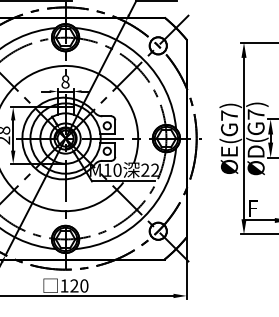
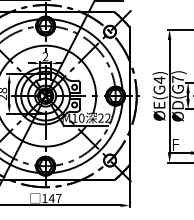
text: (65, 81) -> (45, 56), 8 -> 2
text: (229, 116) -> (159, 80), E(G7) -> E(G4)
text: (78, 285) -> (54, 198), 120 -> 147

